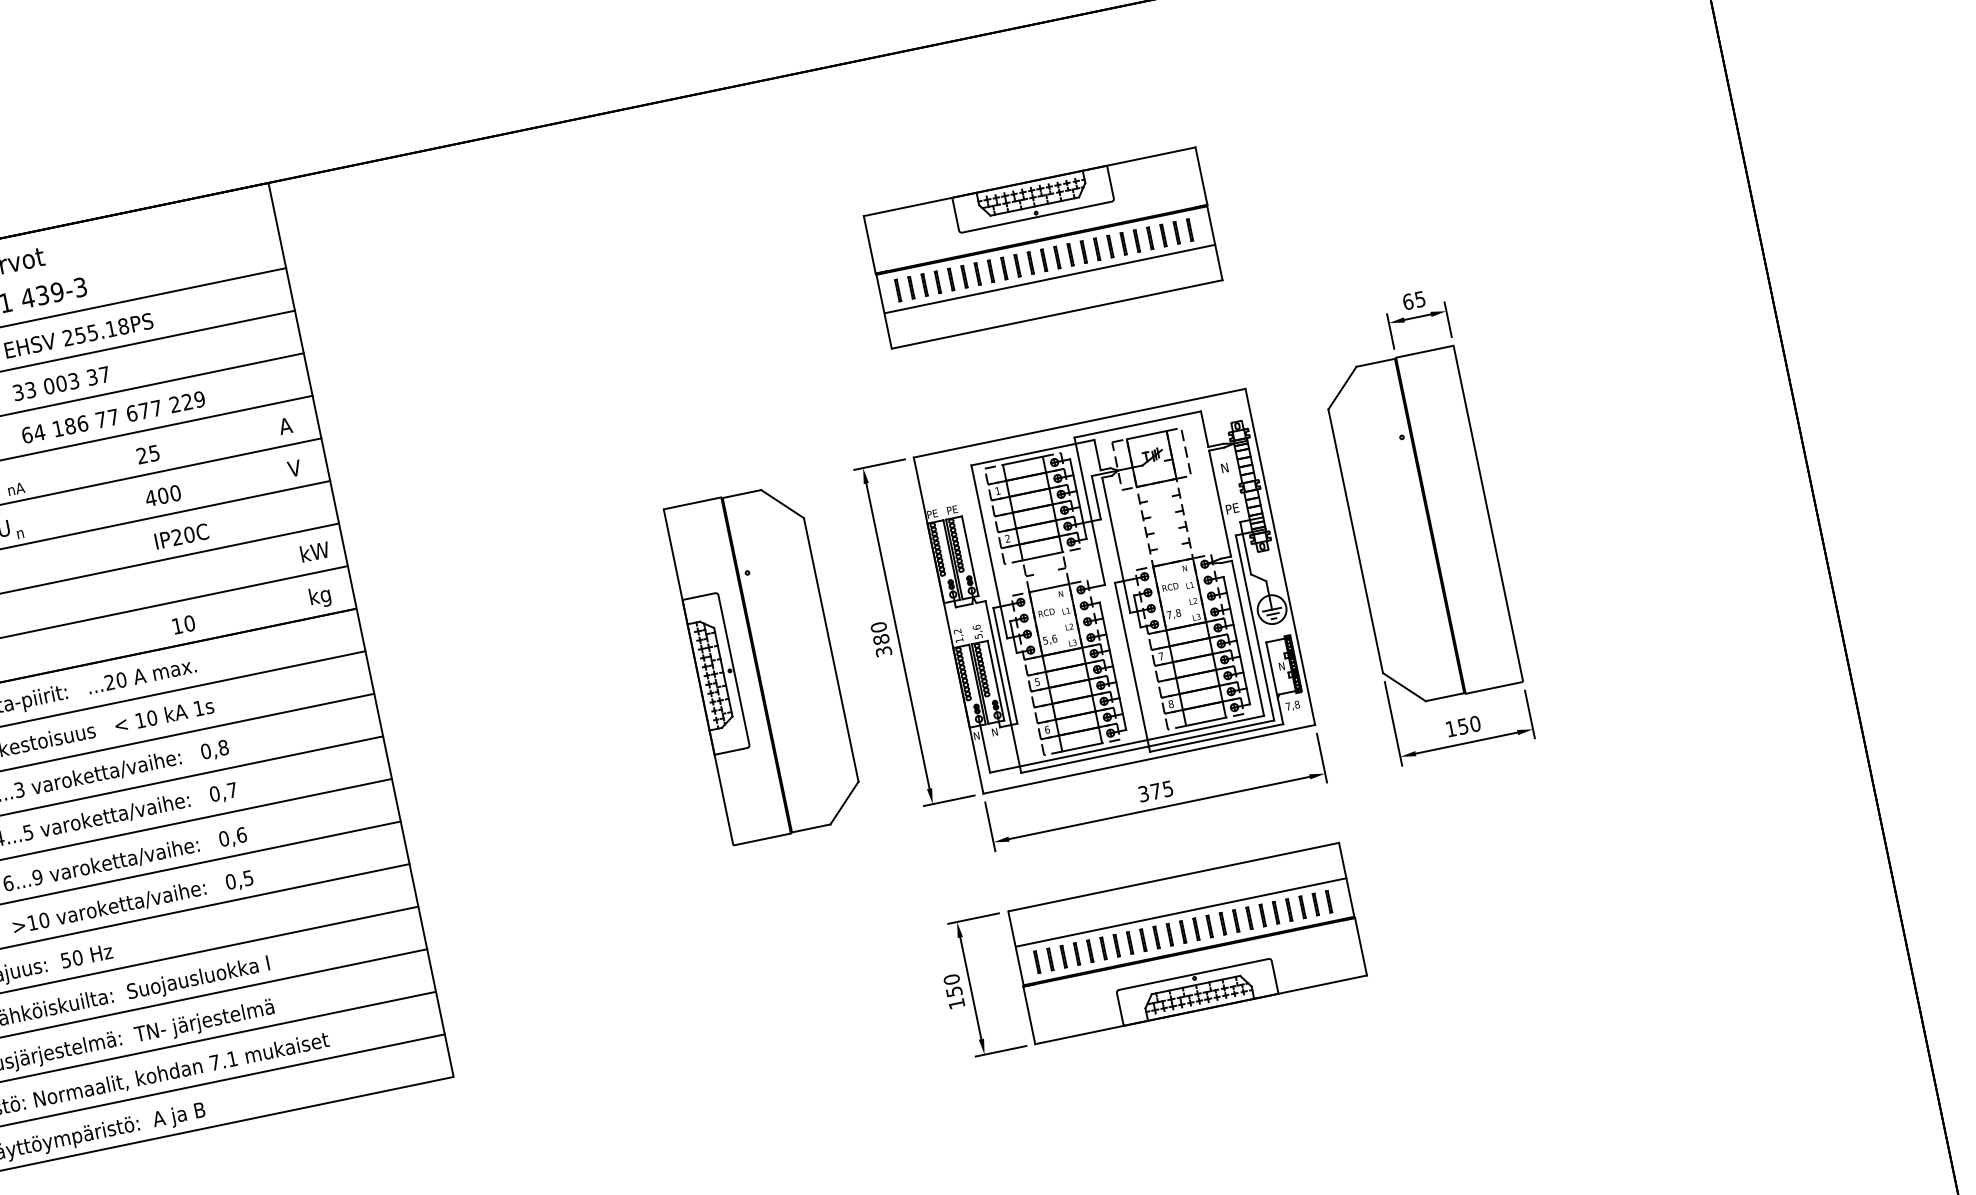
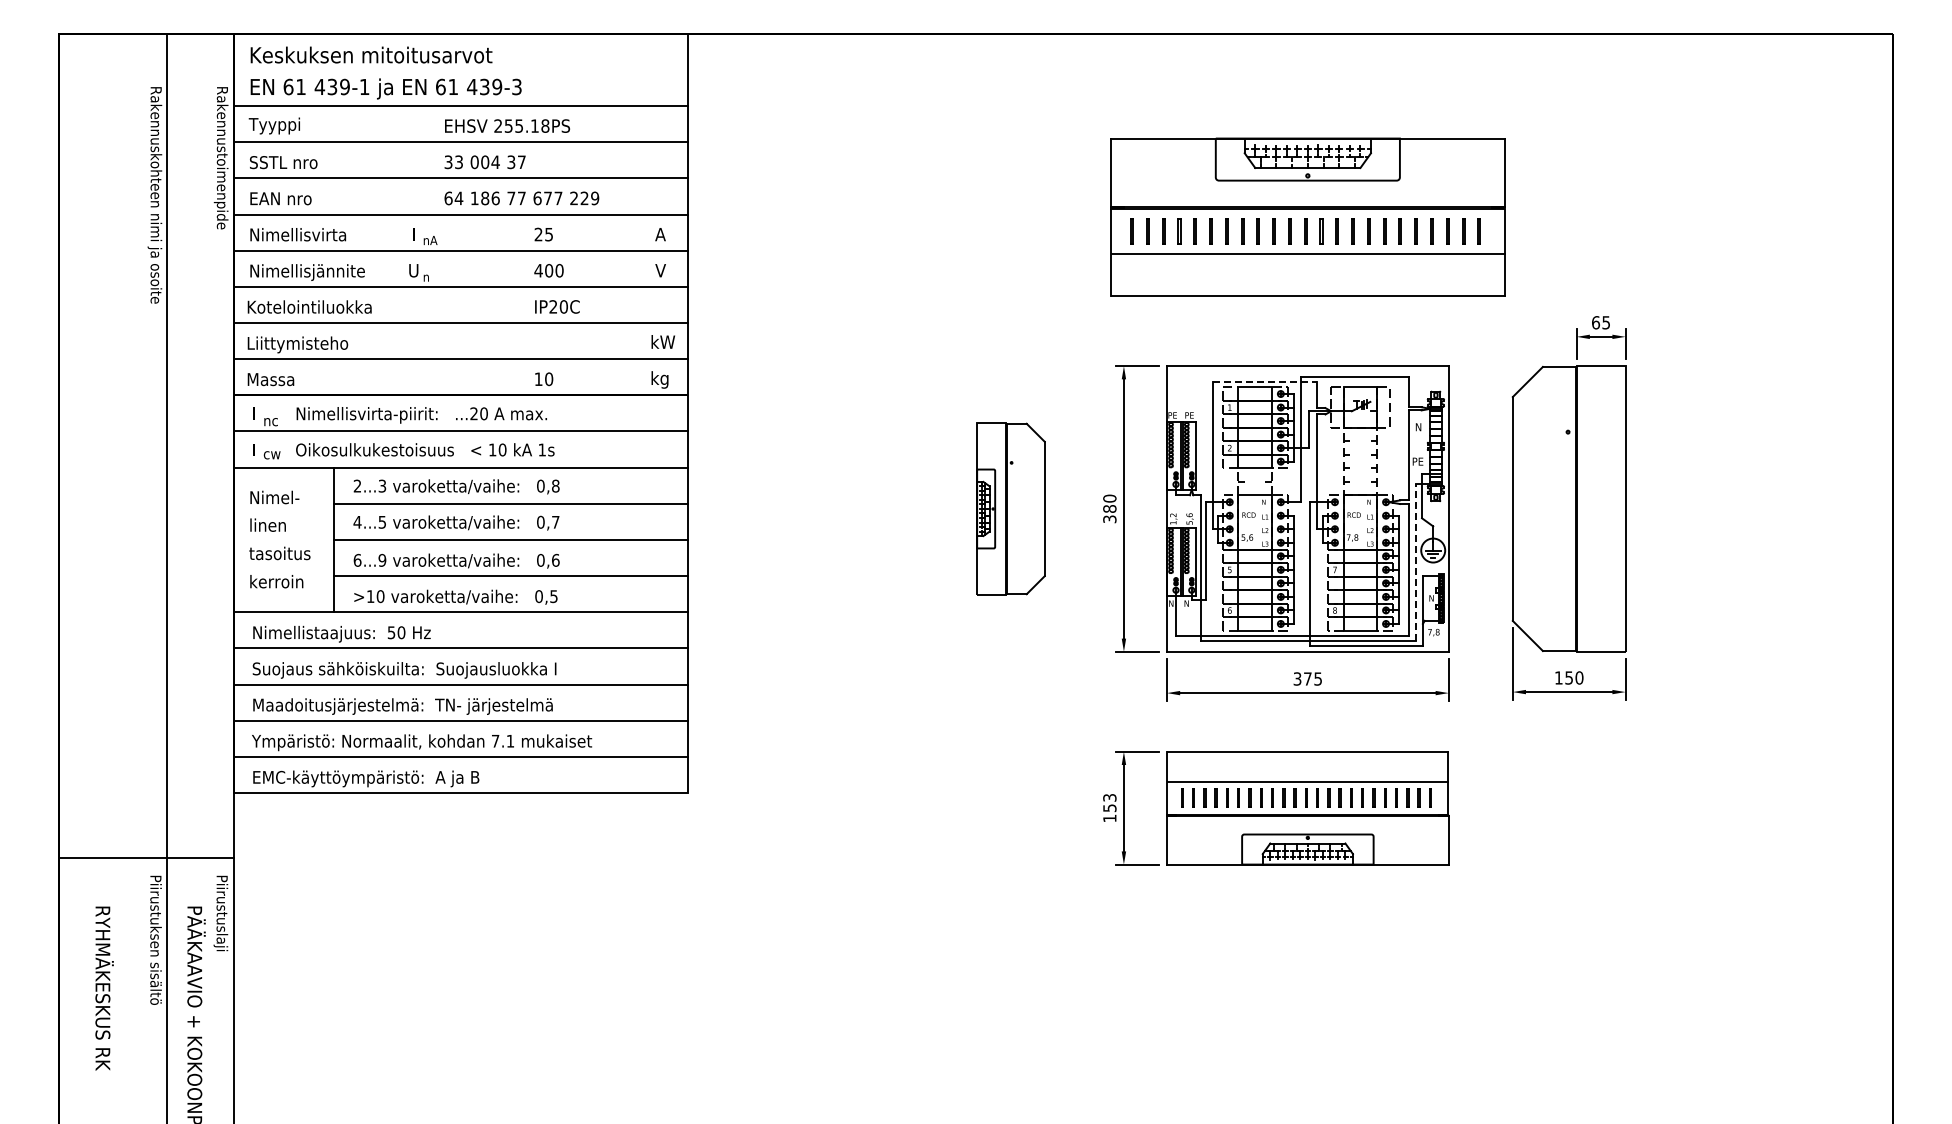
part: (1042, 248) -> (1307, 217), size x1.4
text: (73, 381) -> (495, 162), 003 -> 004
line: (1033, 452) -> (1265, 382), solid -> dashed
line: (1255, 627) -> (1416, 562), solid -> dashed
part: (764, 663) -> (1010, 508), size x0.6
text: (951, 979) -> (1109, 797), 150 -> 153

